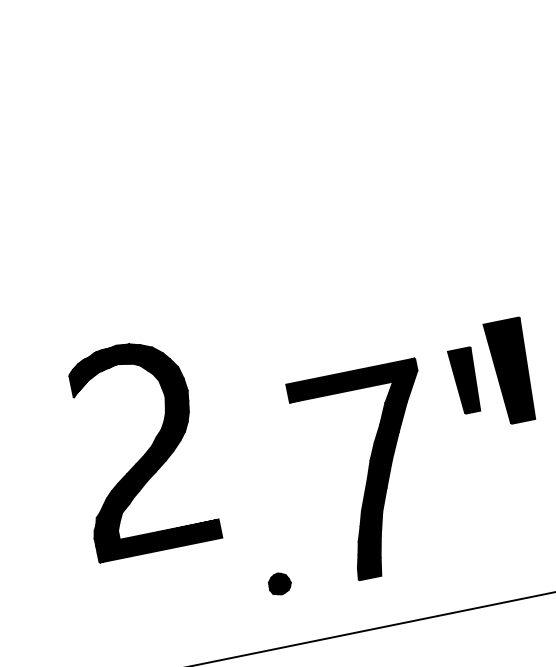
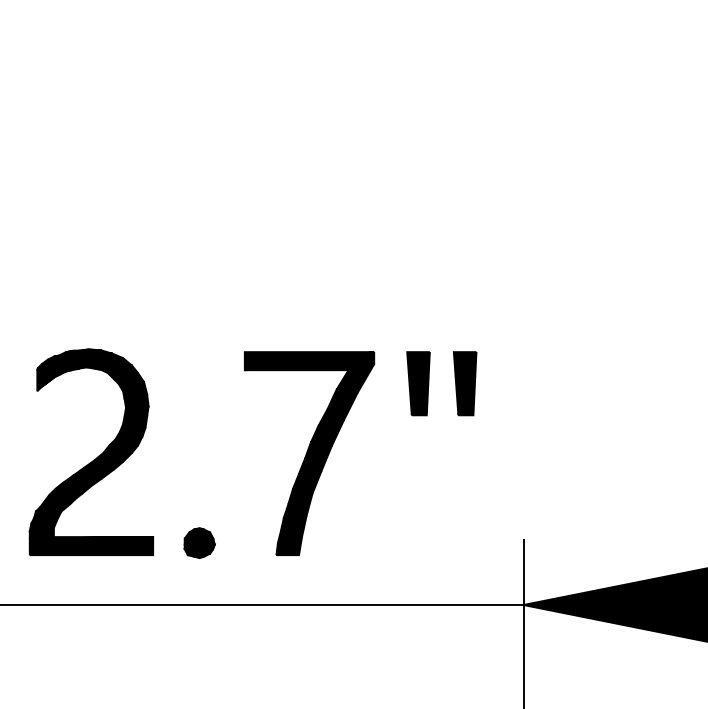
part: (512, 371) -> (465, 383), size x0.62
part: (143, 454) -> (93, 459), moved
part: (279, 583) -> (199, 542), size x1.43

